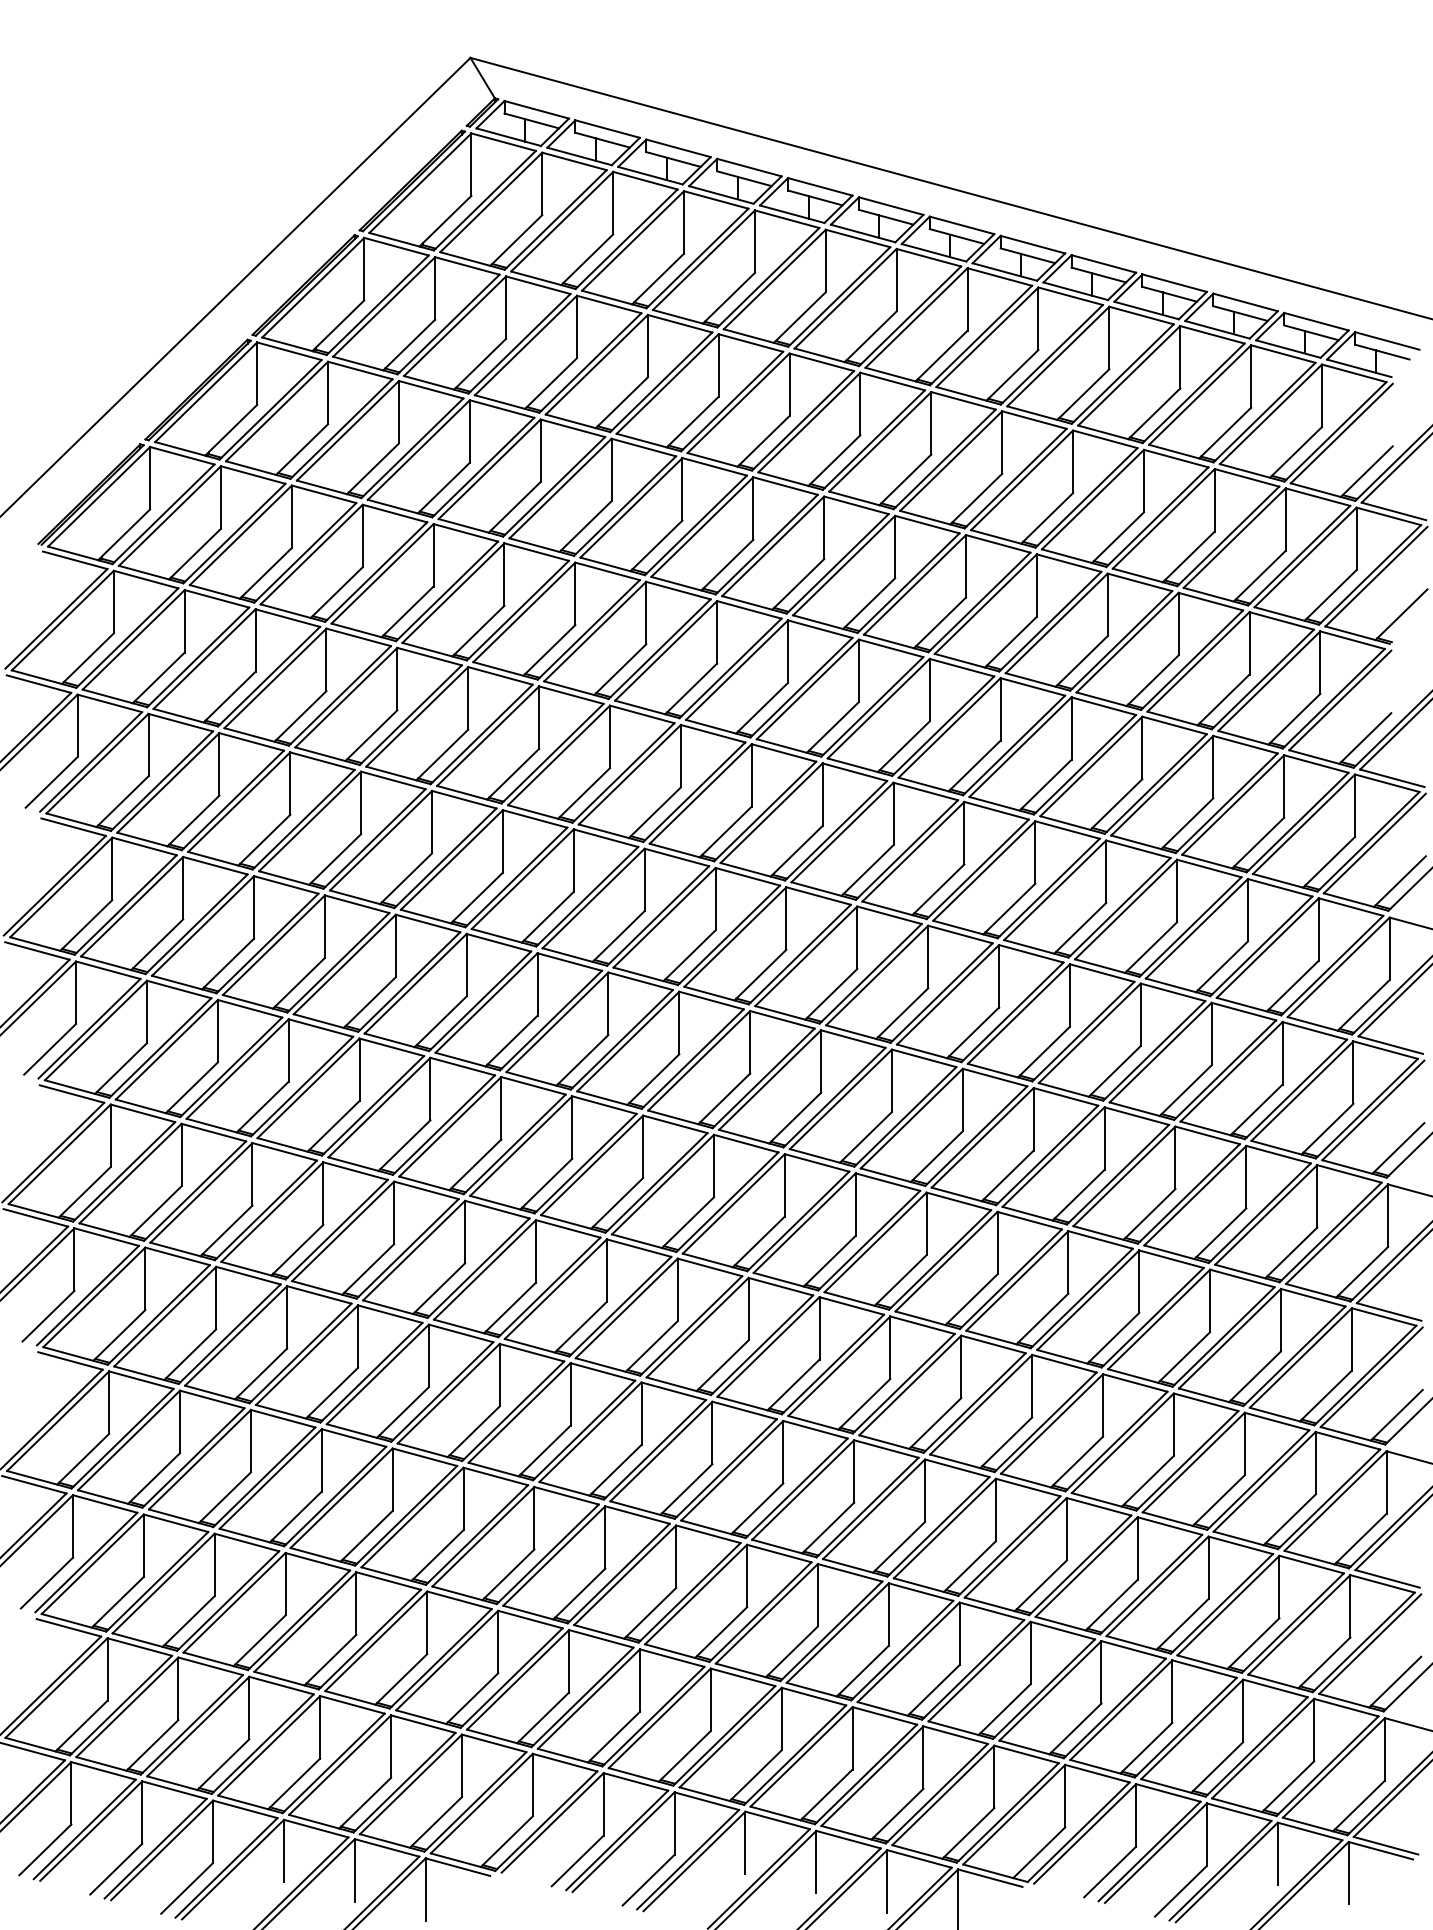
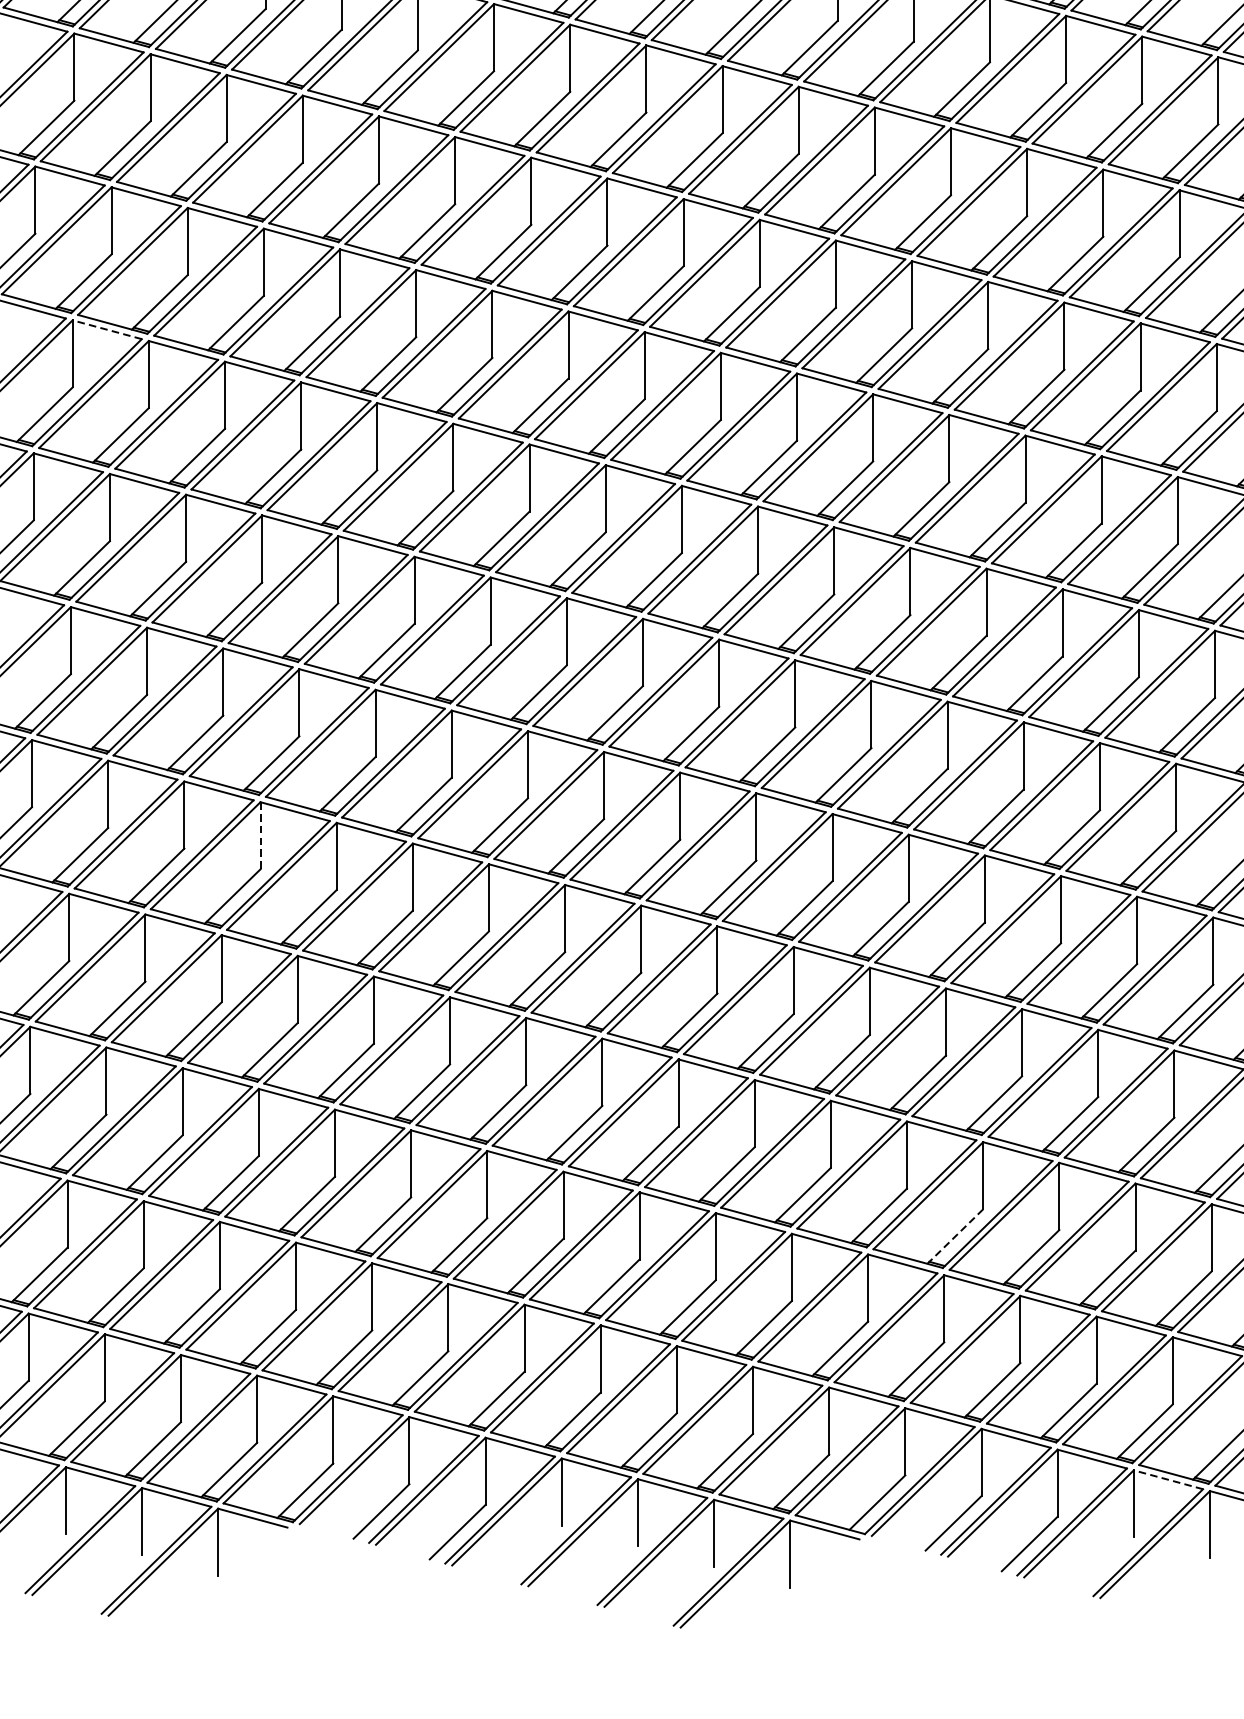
line: (322, 761) -> (107, 330), solid -> dashed
line: (465, 1232) -> (260, 836), solid -> dashed
line: (1111, 1605) -> (955, 1236), solid -> dashed
line: (1309, 1831) -> (1167, 1479), solid -> dashed

